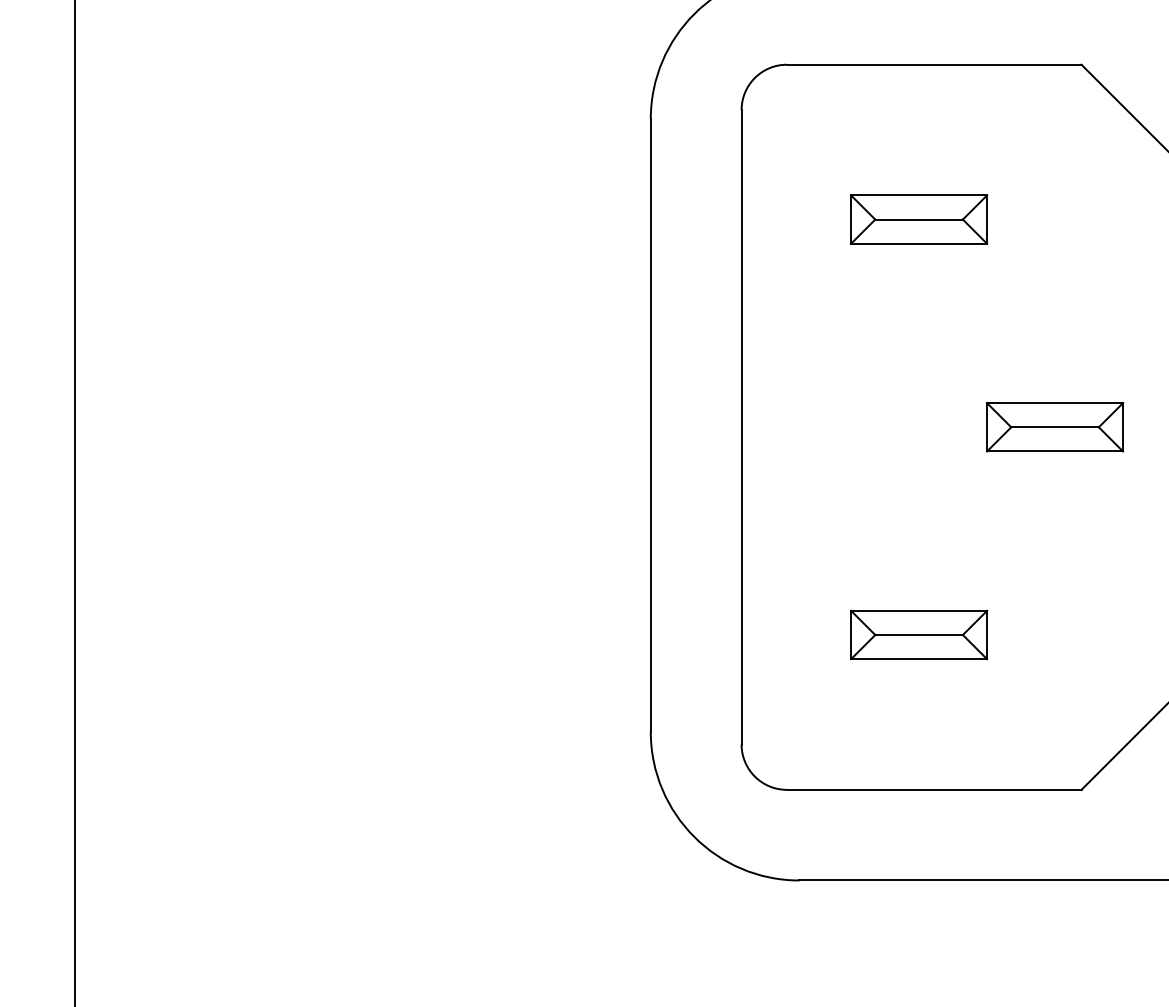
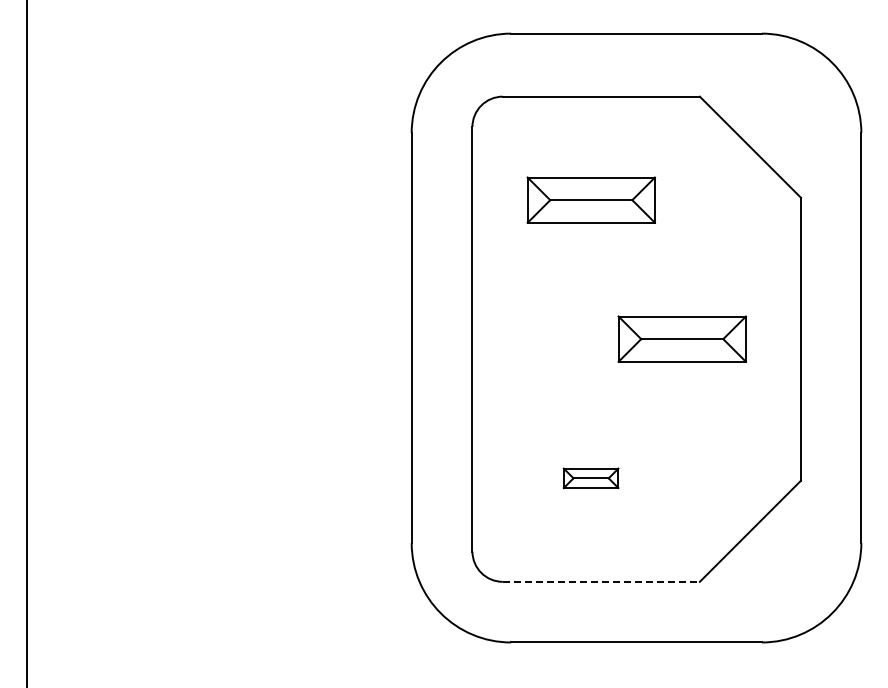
part: (918, 219) -> (590, 200), size x1.4
part: (1054, 427) -> (681, 339), size x1.4
part: (918, 635) -> (590, 478), size x0.6
line: (934, 789) -> (601, 581), solid -> dashed

